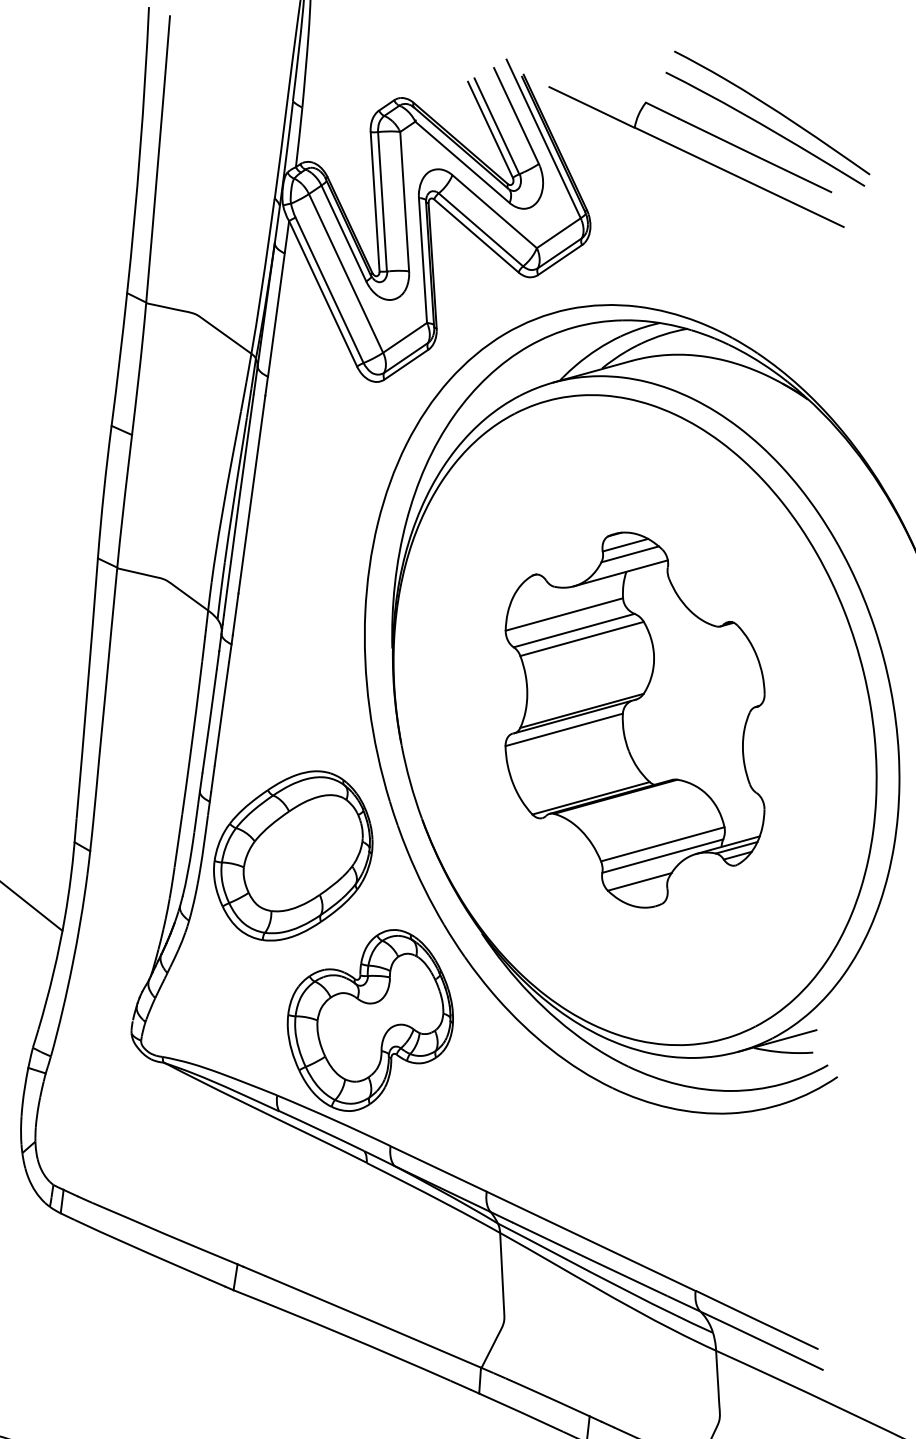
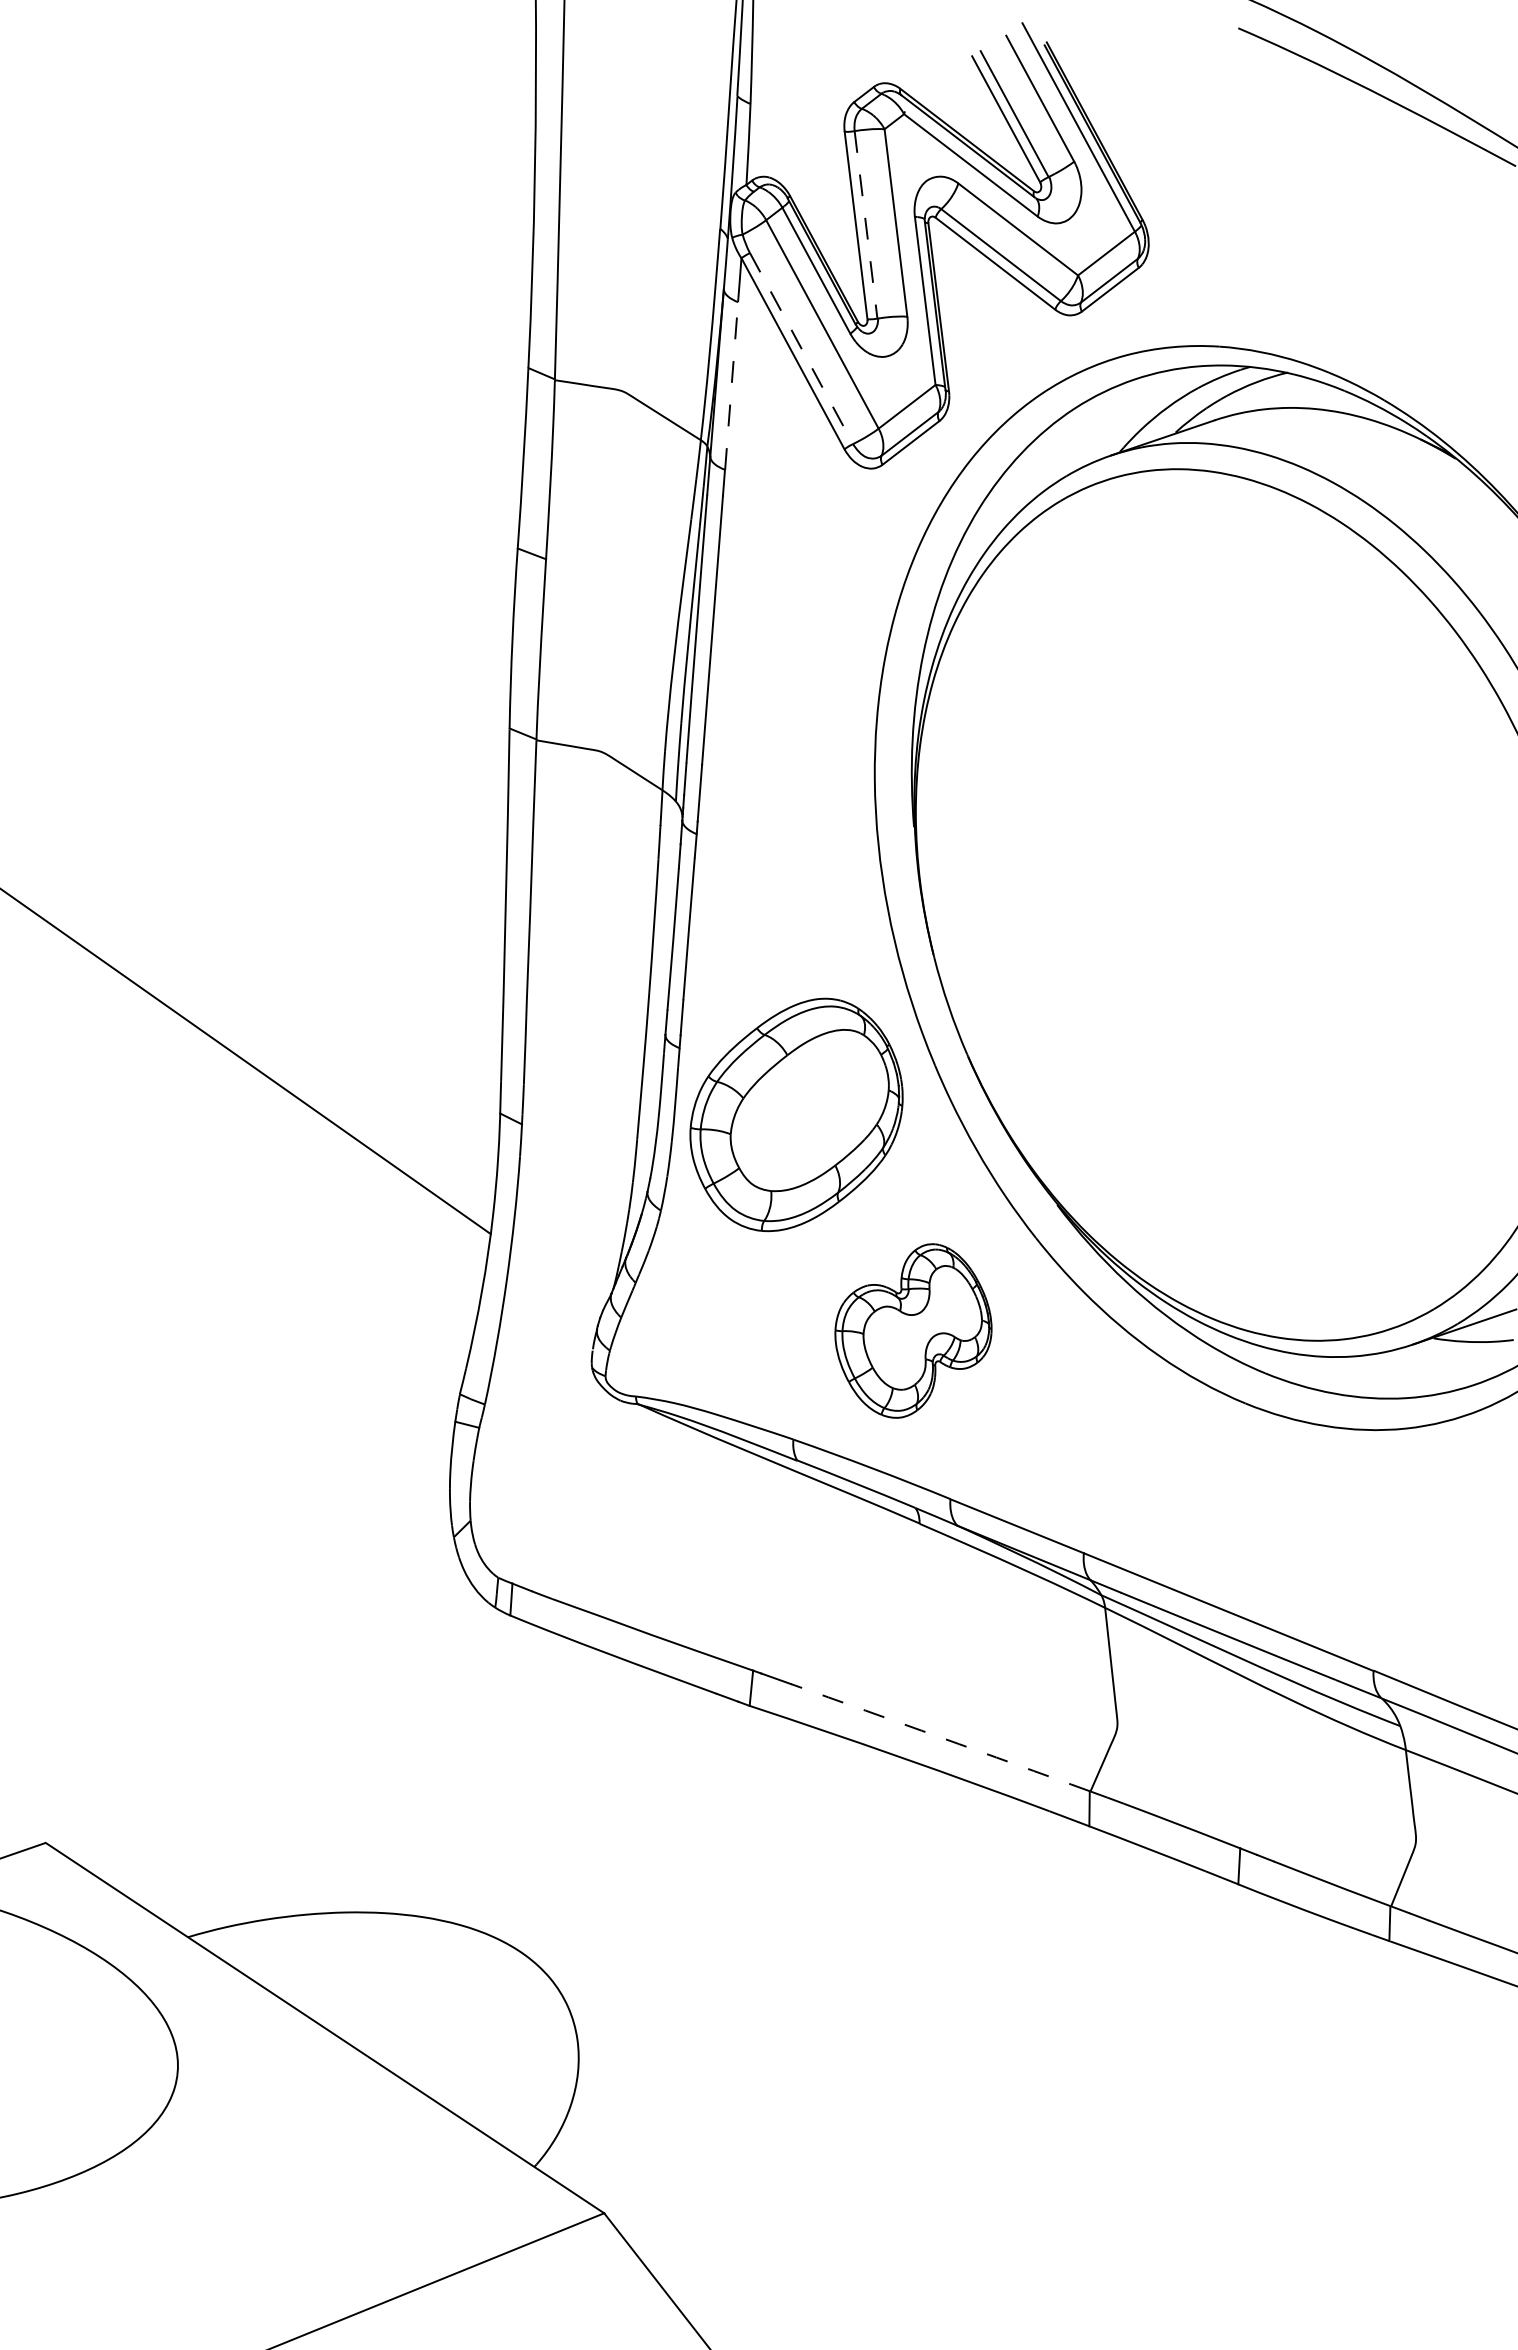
part: (696, 156) -> (1286, 139), removed
line: (382, 202) -> (866, 225), solid -> dashed
line: (329, 290) -> (801, 348), solid -> dashed
line: (276, 314) -> (731, 385), solid -> dashed
part: (635, 719) -> (1247, 904), removed
part: (370, 1020) -> (913, 1330), size x0.7
arc: (373, 1321) -> (940, 1737), solid -> dashed

